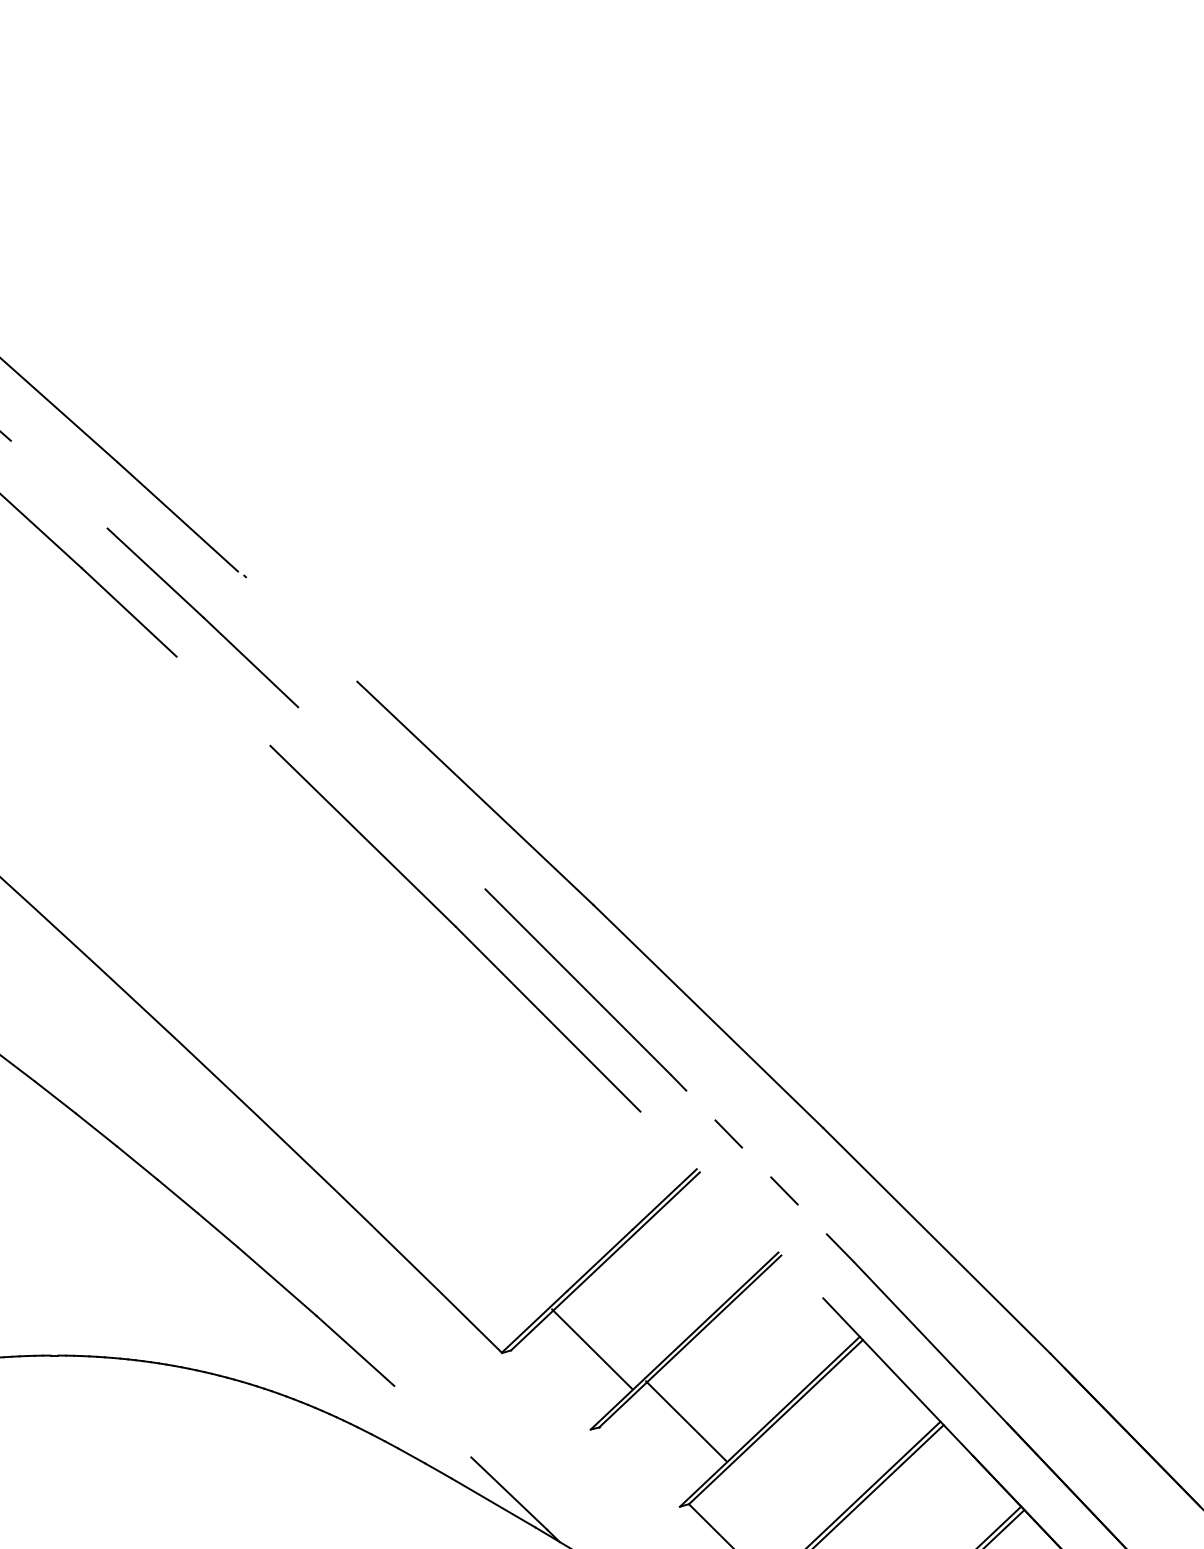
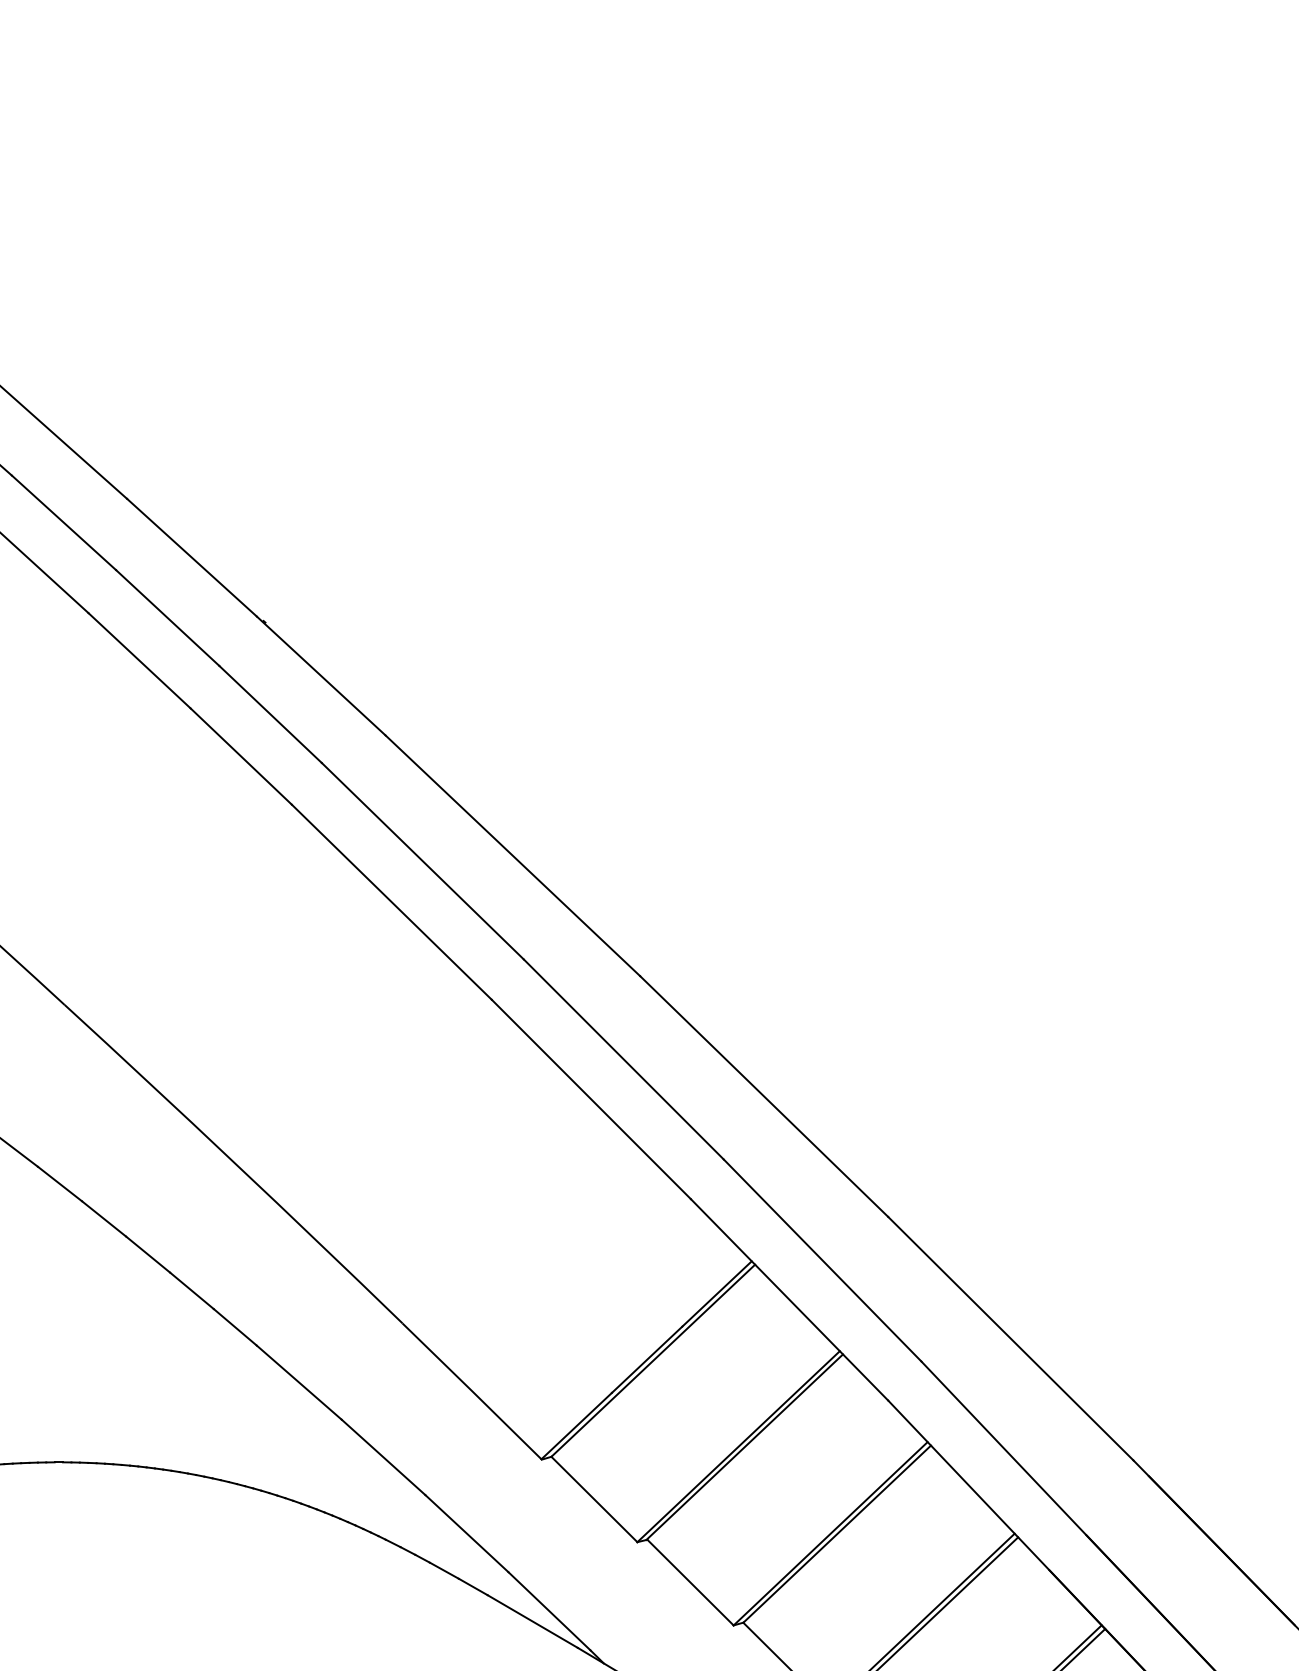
line: (58, 484) -> (63, 522), added
line: (297, 626) -> (321, 675), added
line: (223, 700) -> (241, 755), added
line: (391, 798) -> (422, 861), added
line: (762, 1168) -> (822, 1260), dashed -> solid
line: (731, 1204) -> (789, 1299), added
line: (591, 1348) -> (593, 1498), moved
line: (686, 1420) -> (691, 1582), moved
line: (432, 1421) -> (466, 1533), added

